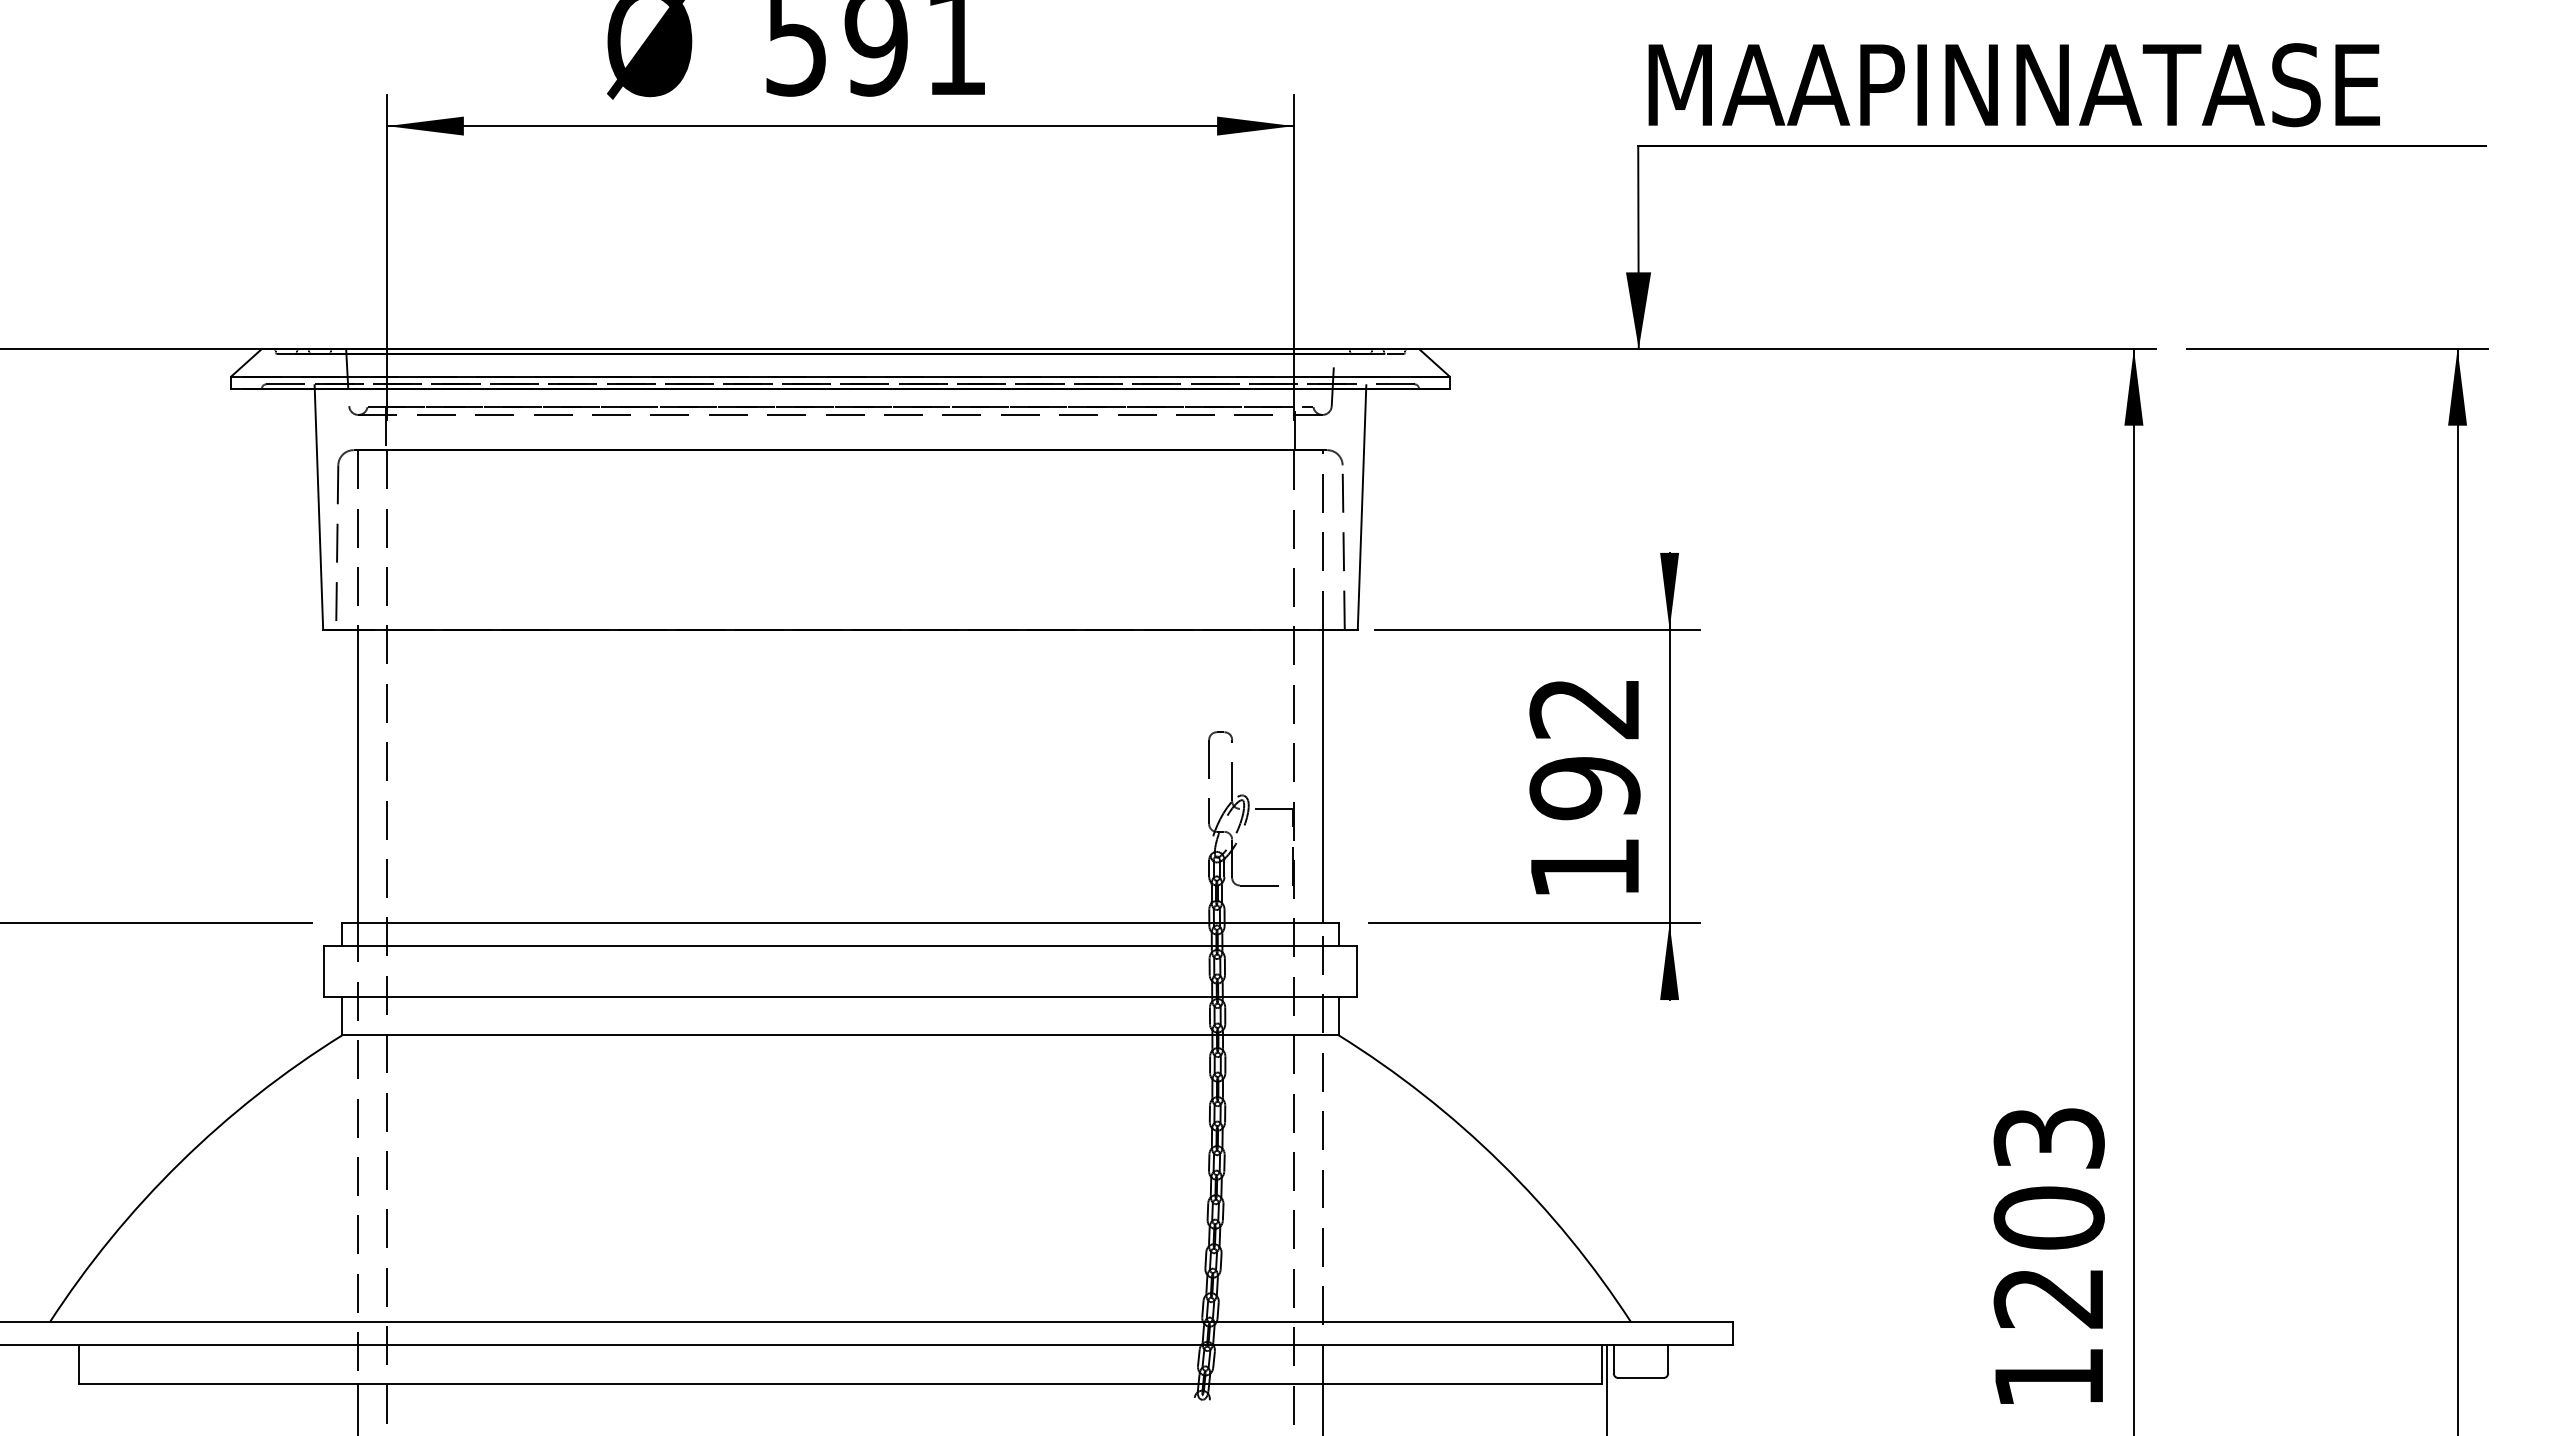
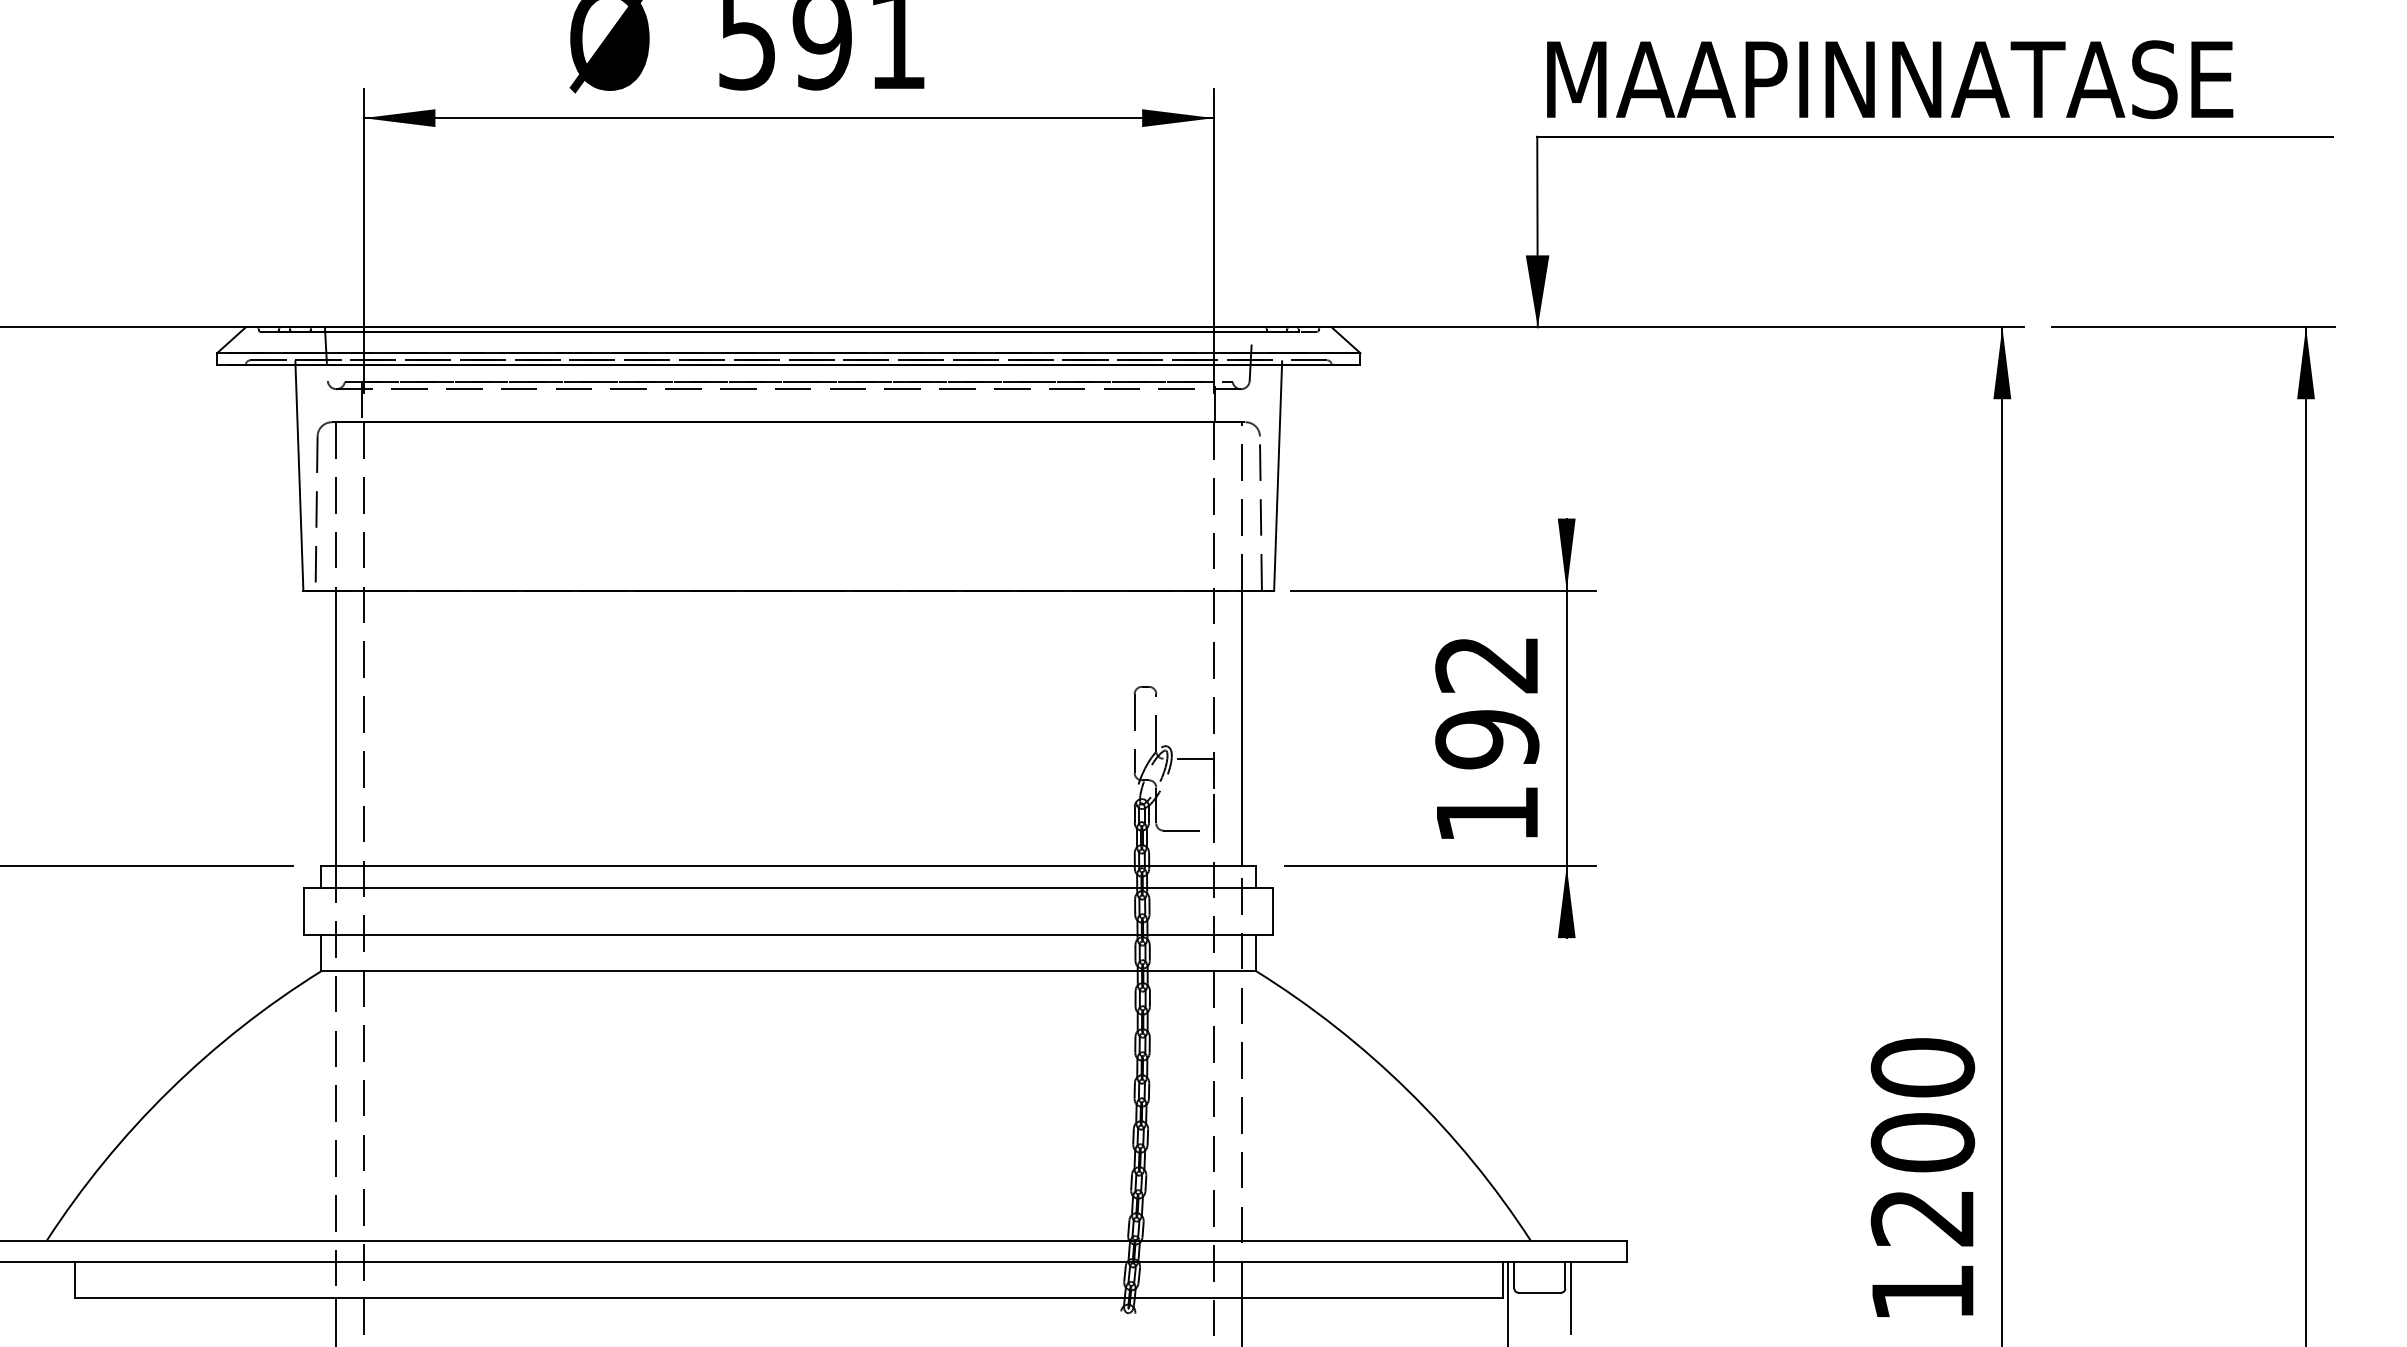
text: (2048, 1137) -> (1922, 1067), 1203 -> 1200
line: (1674, 1384) -> (1571, 1298), added

